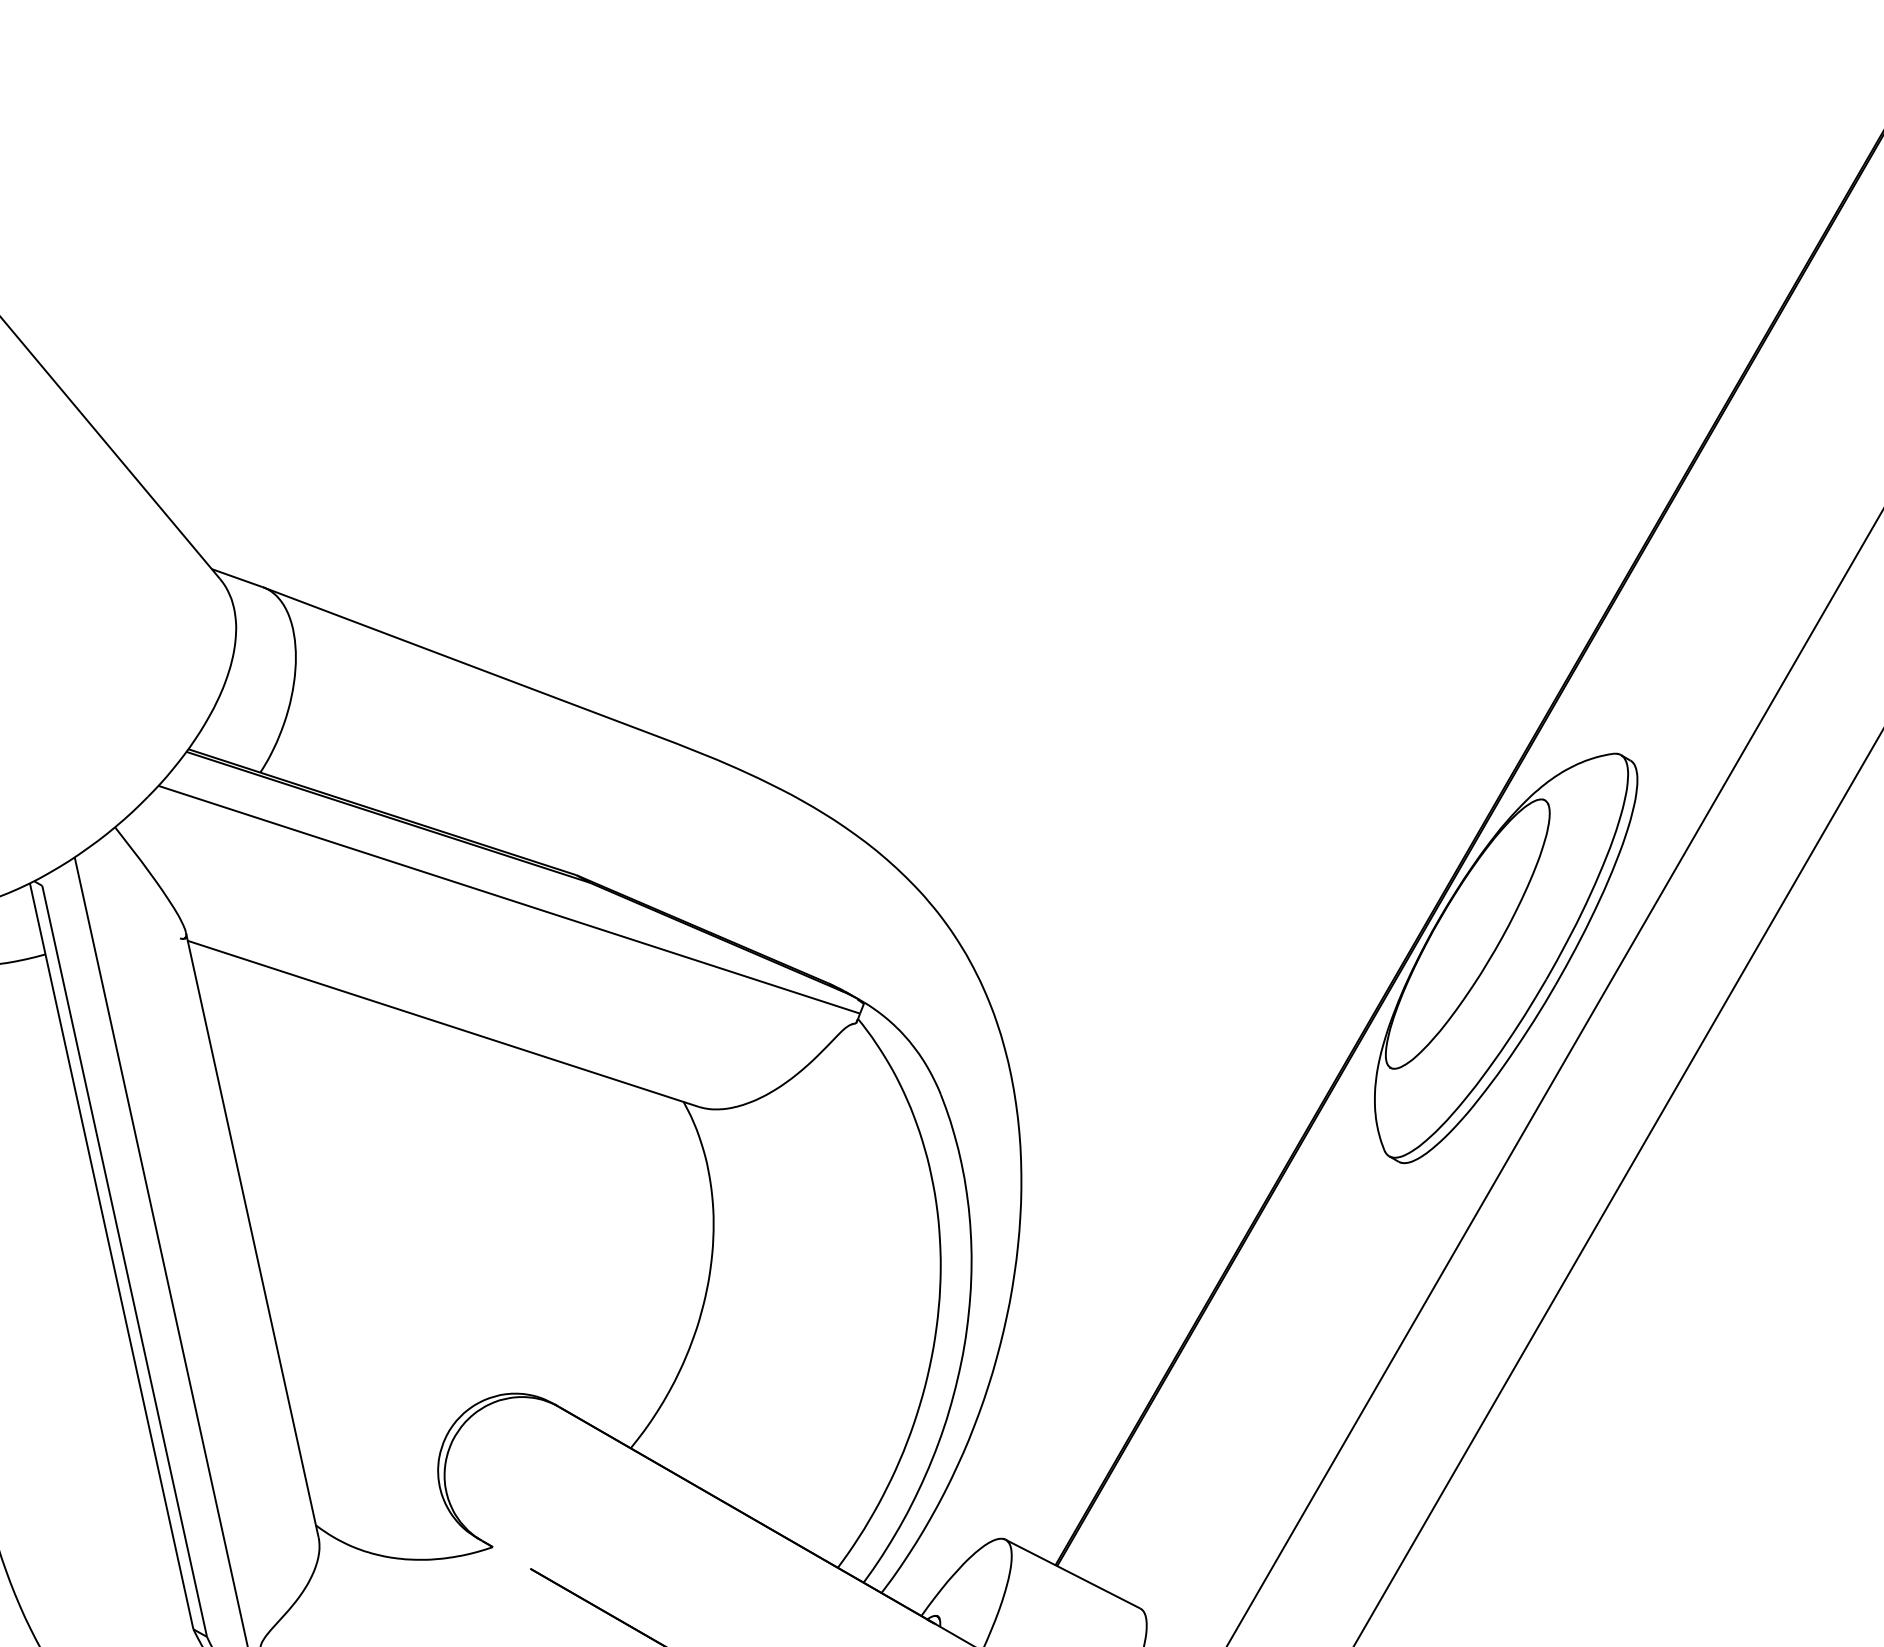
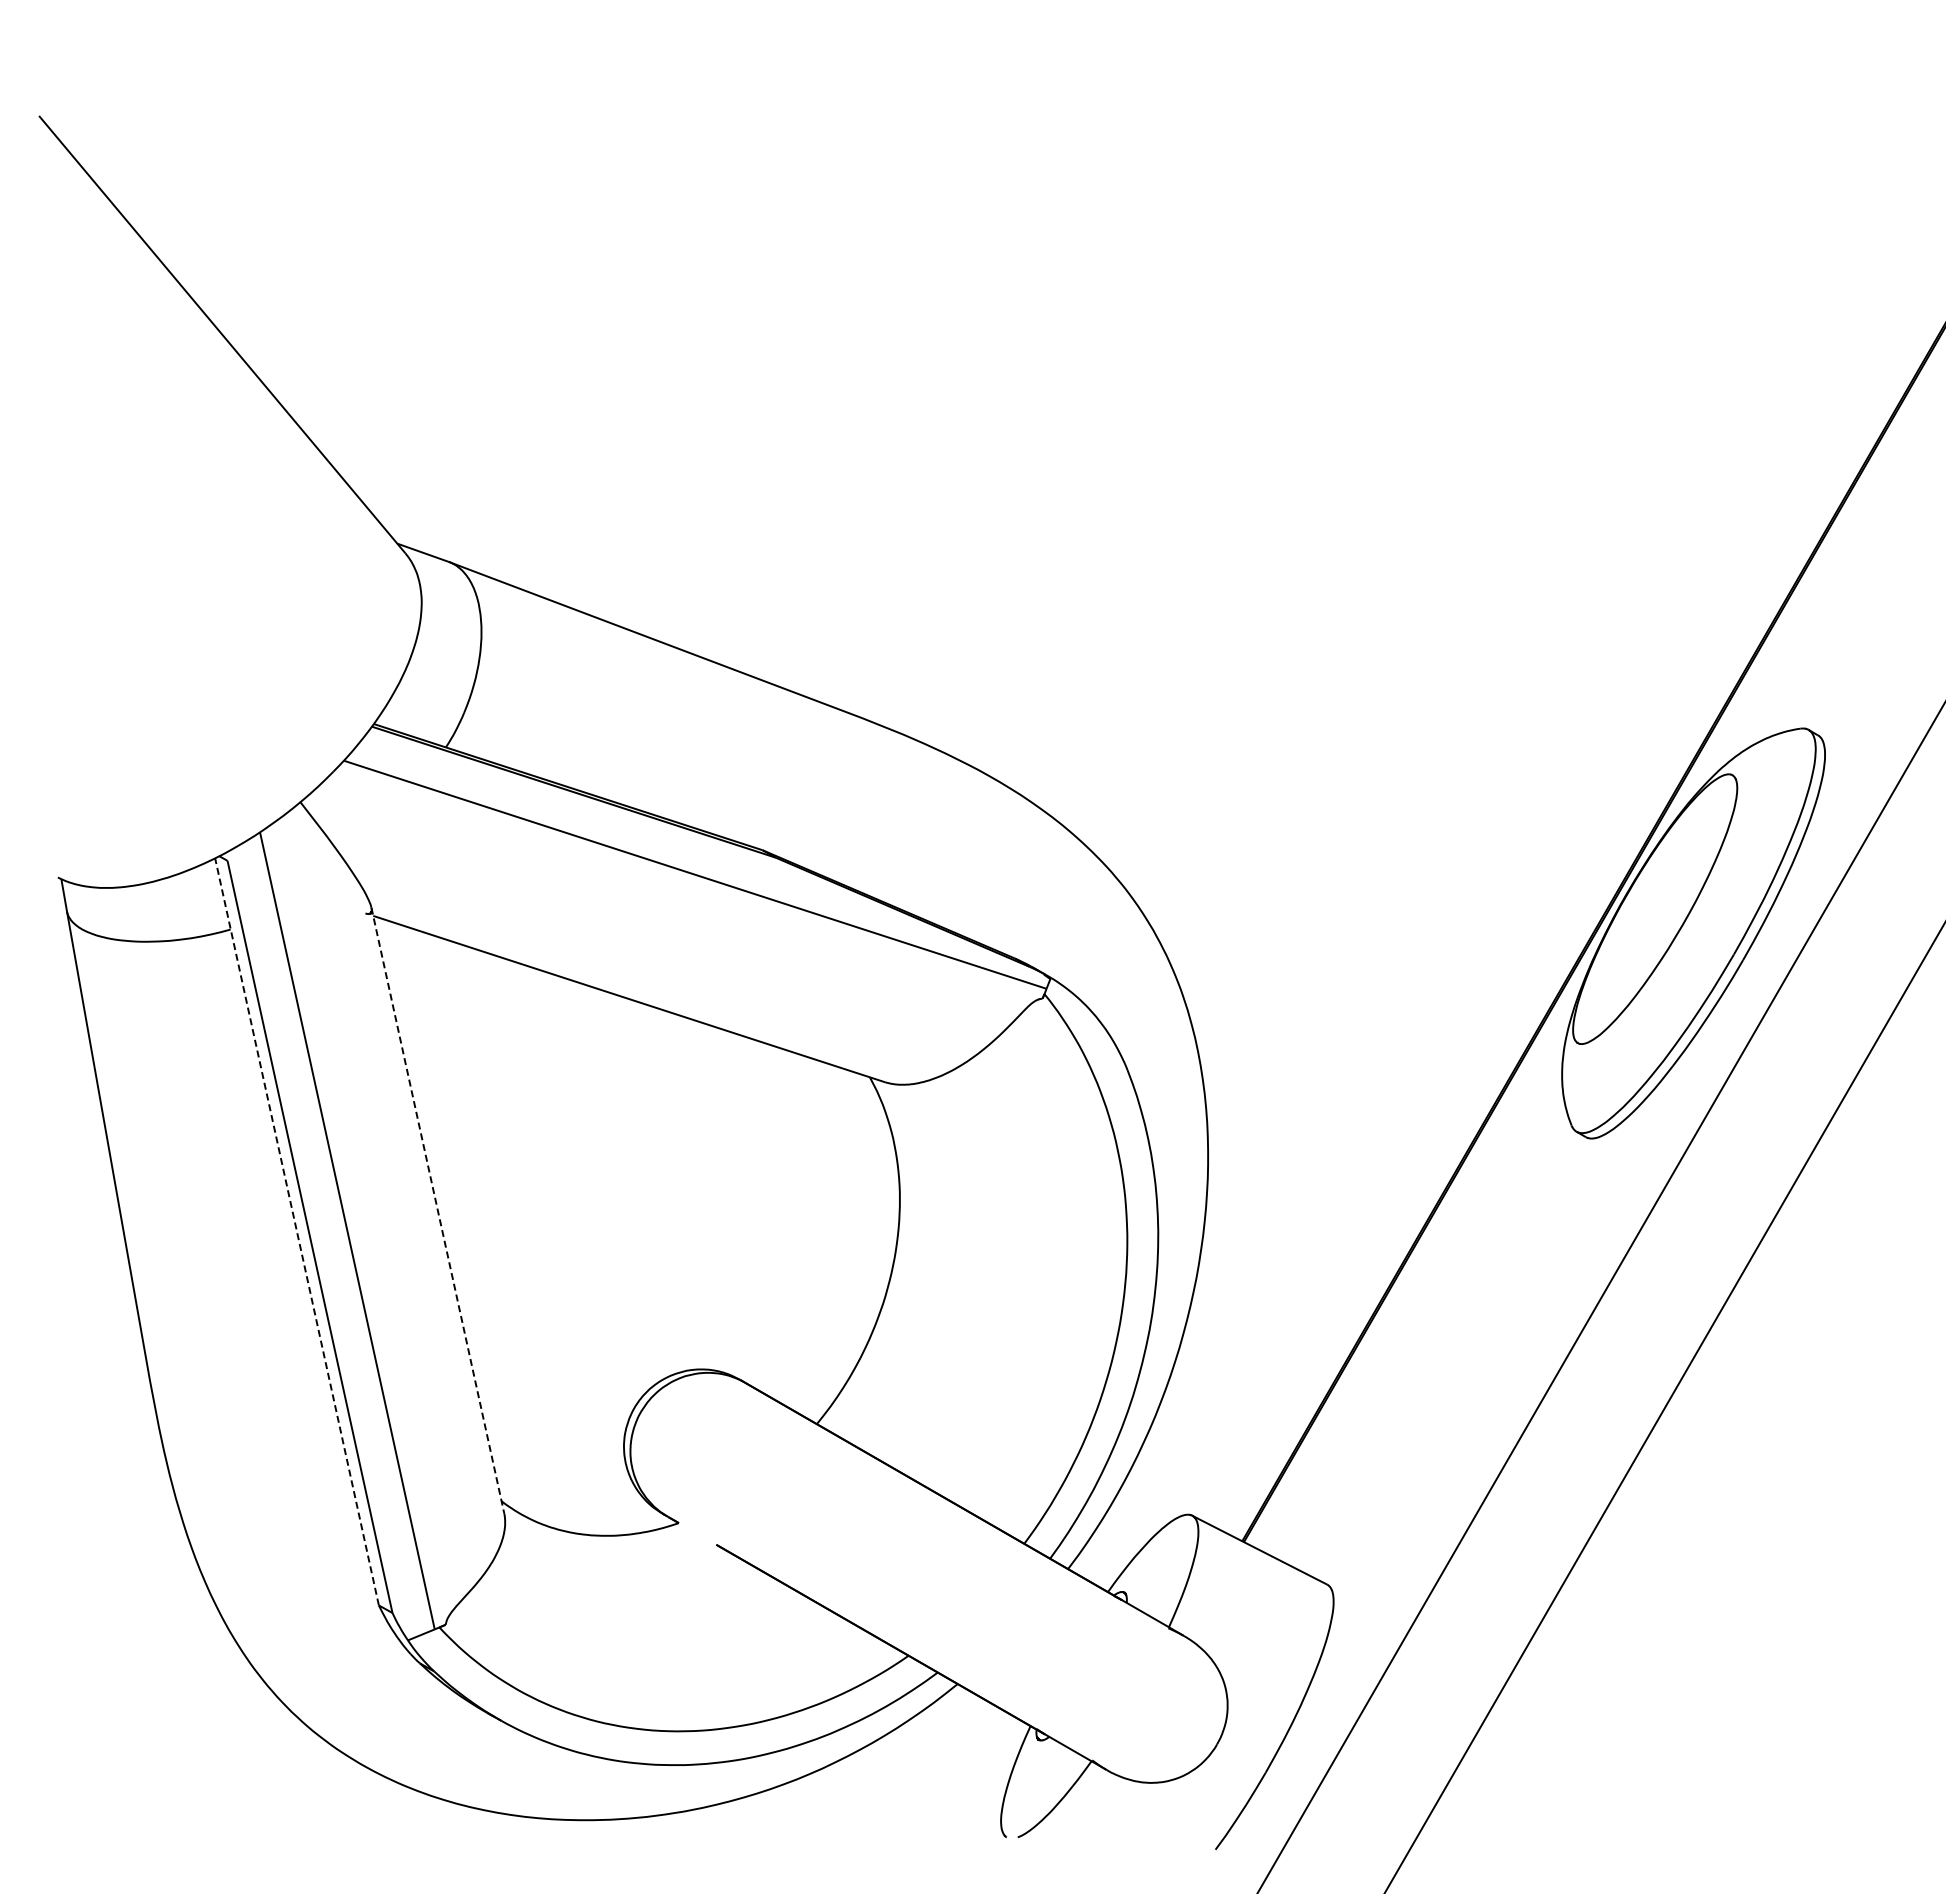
line: (251, 1234) -> (437, 1210), solid -> dashed
line: (111, 1255) -> (296, 1231), solid -> dashed

